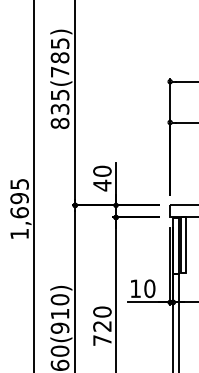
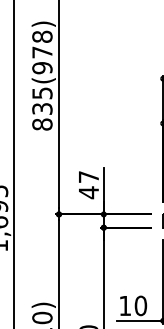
text: (59, 57) -> (41, 52), 835(785) -> 835(978)
text: (102, 170) -> (88, 176), 40 -> 47

